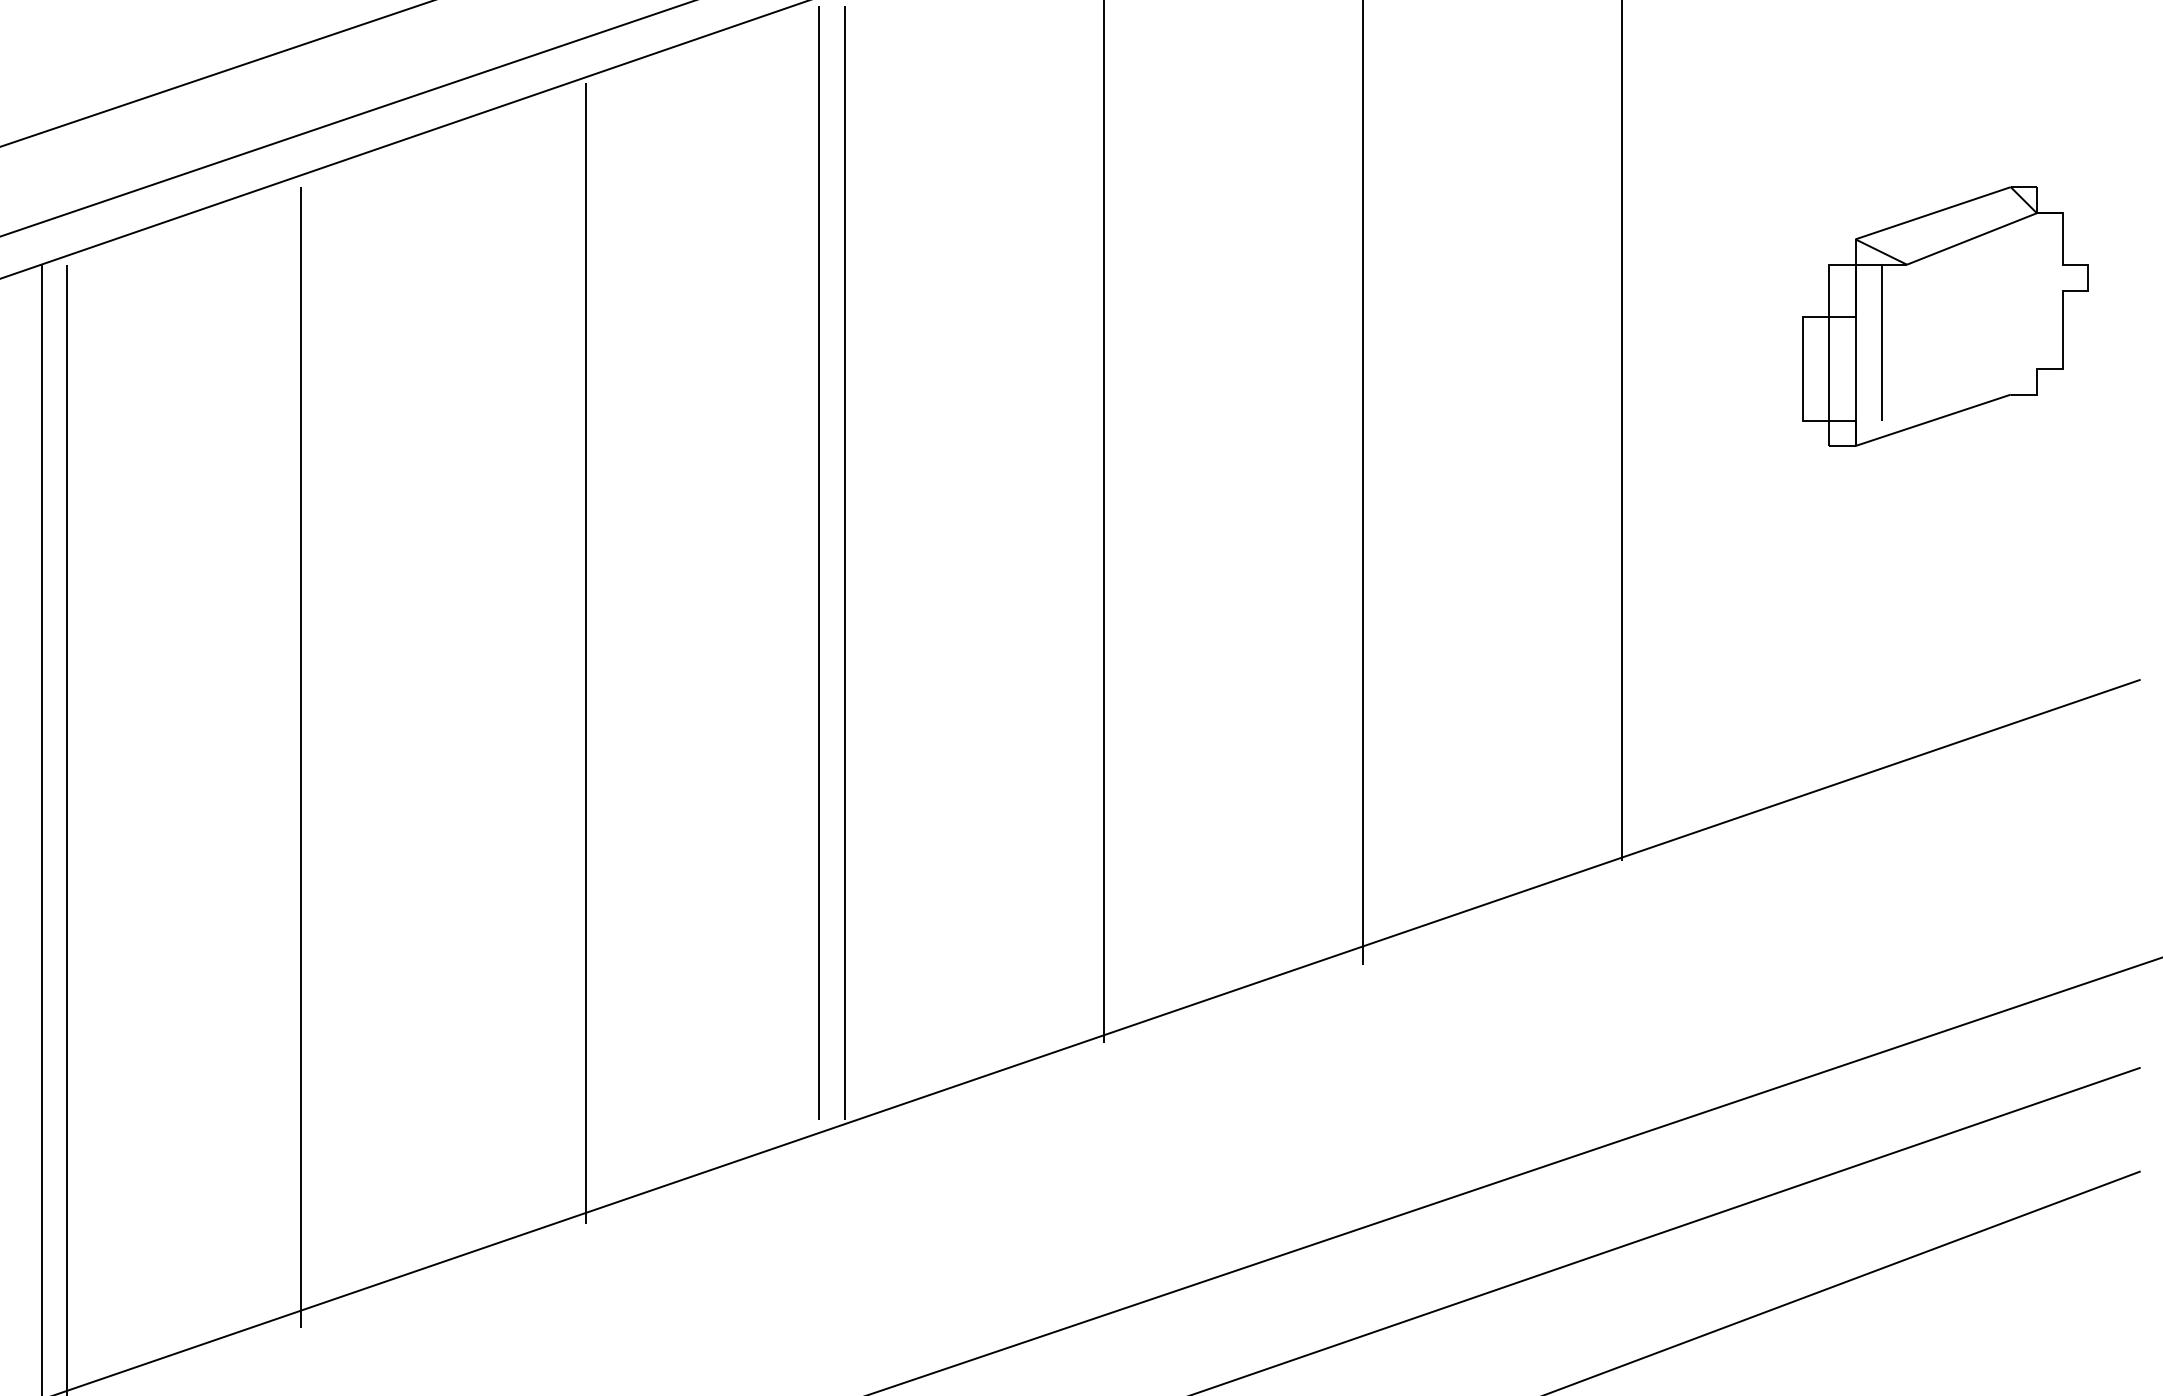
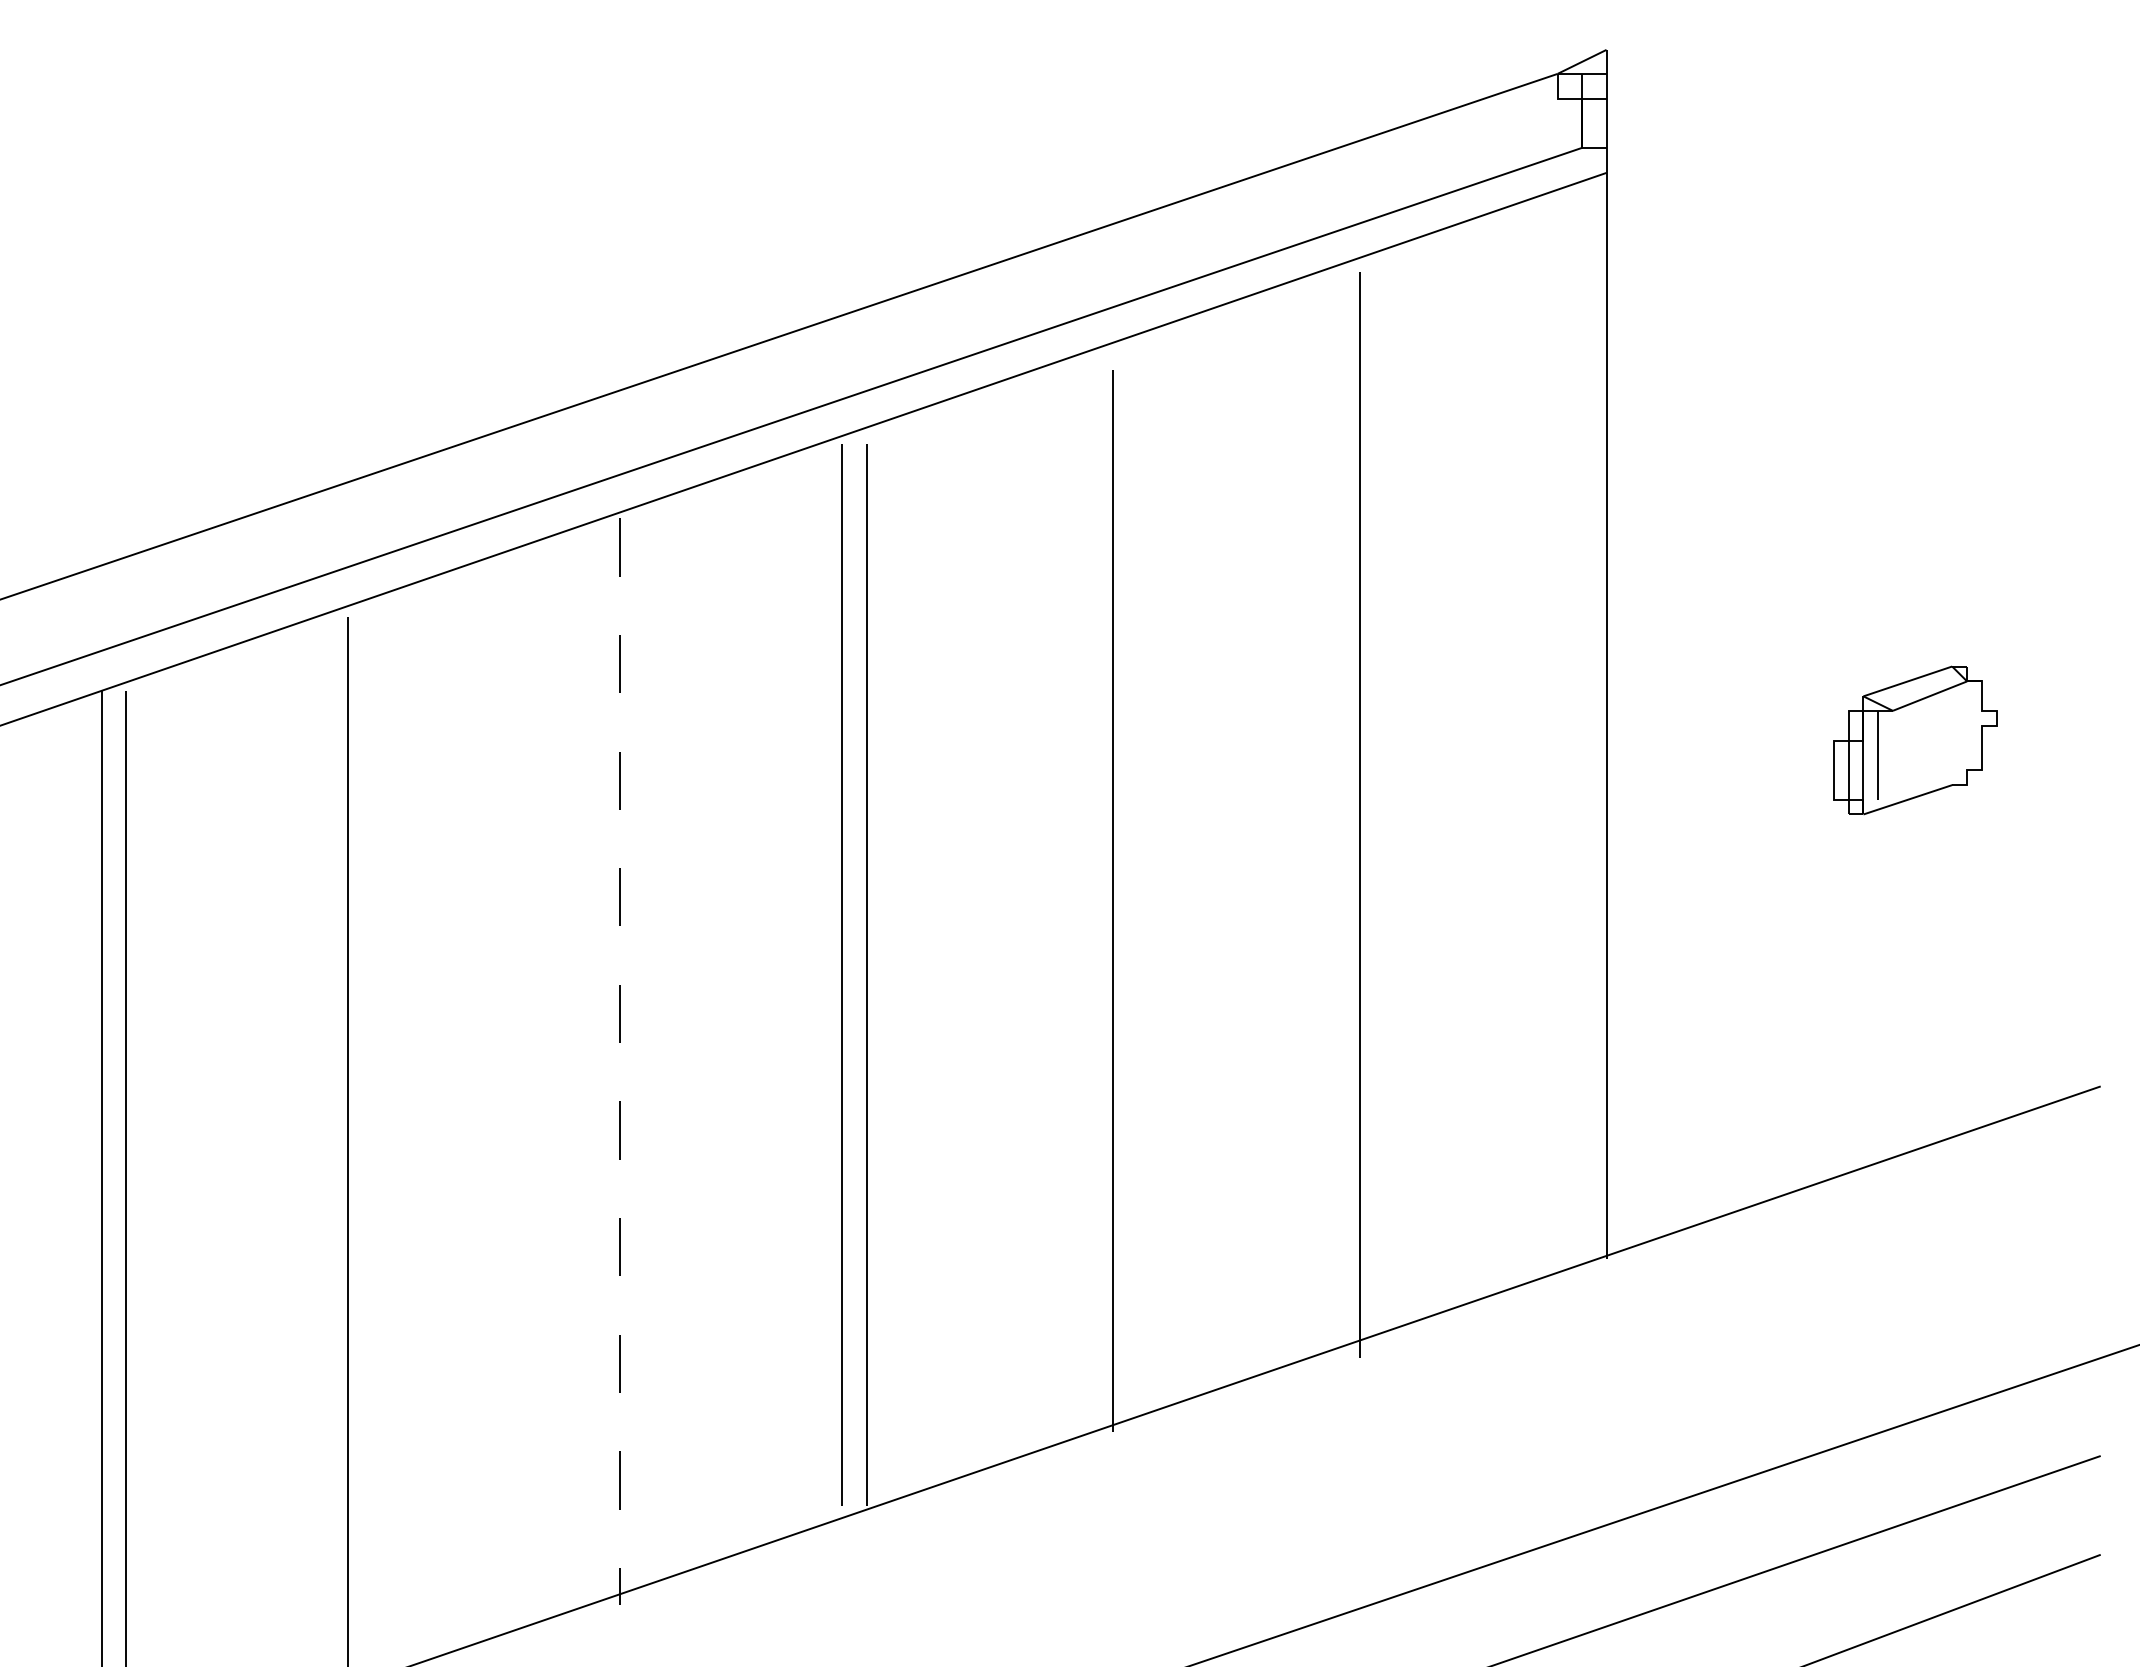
part: (1945, 316) -> (1914, 740), size x0.6
line: (585, 653) -> (619, 1061), solid -> dashed

